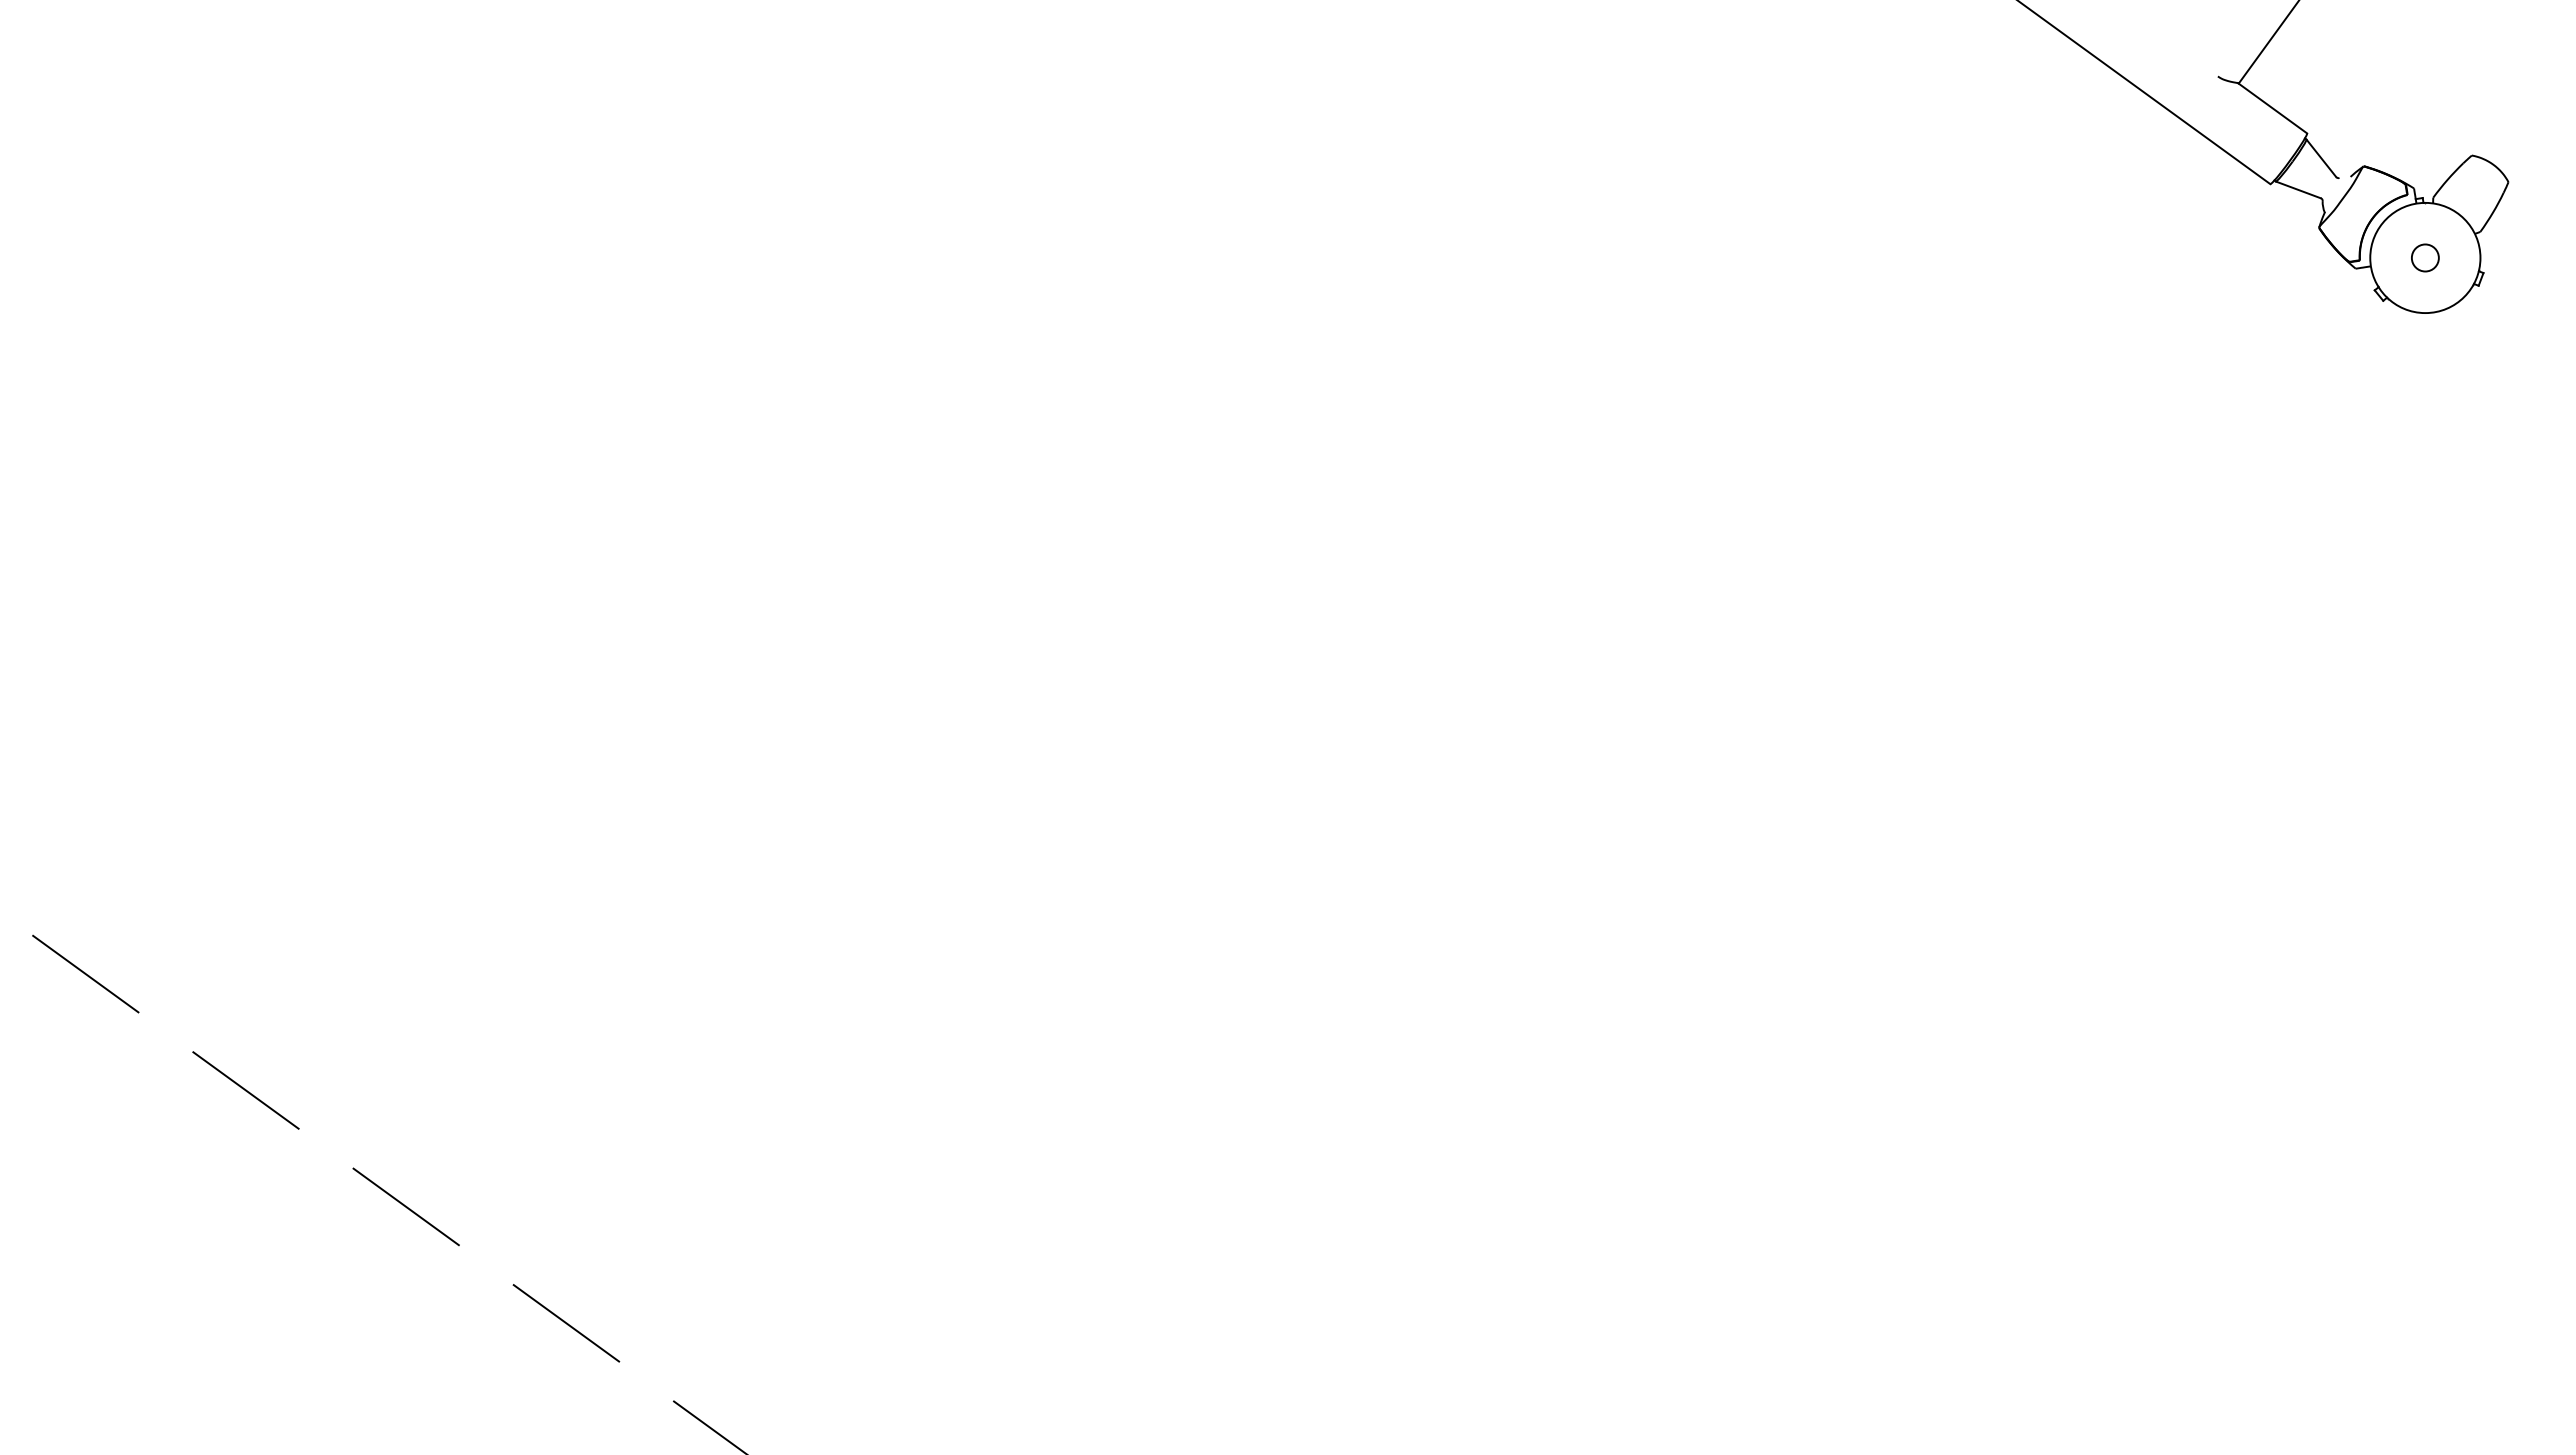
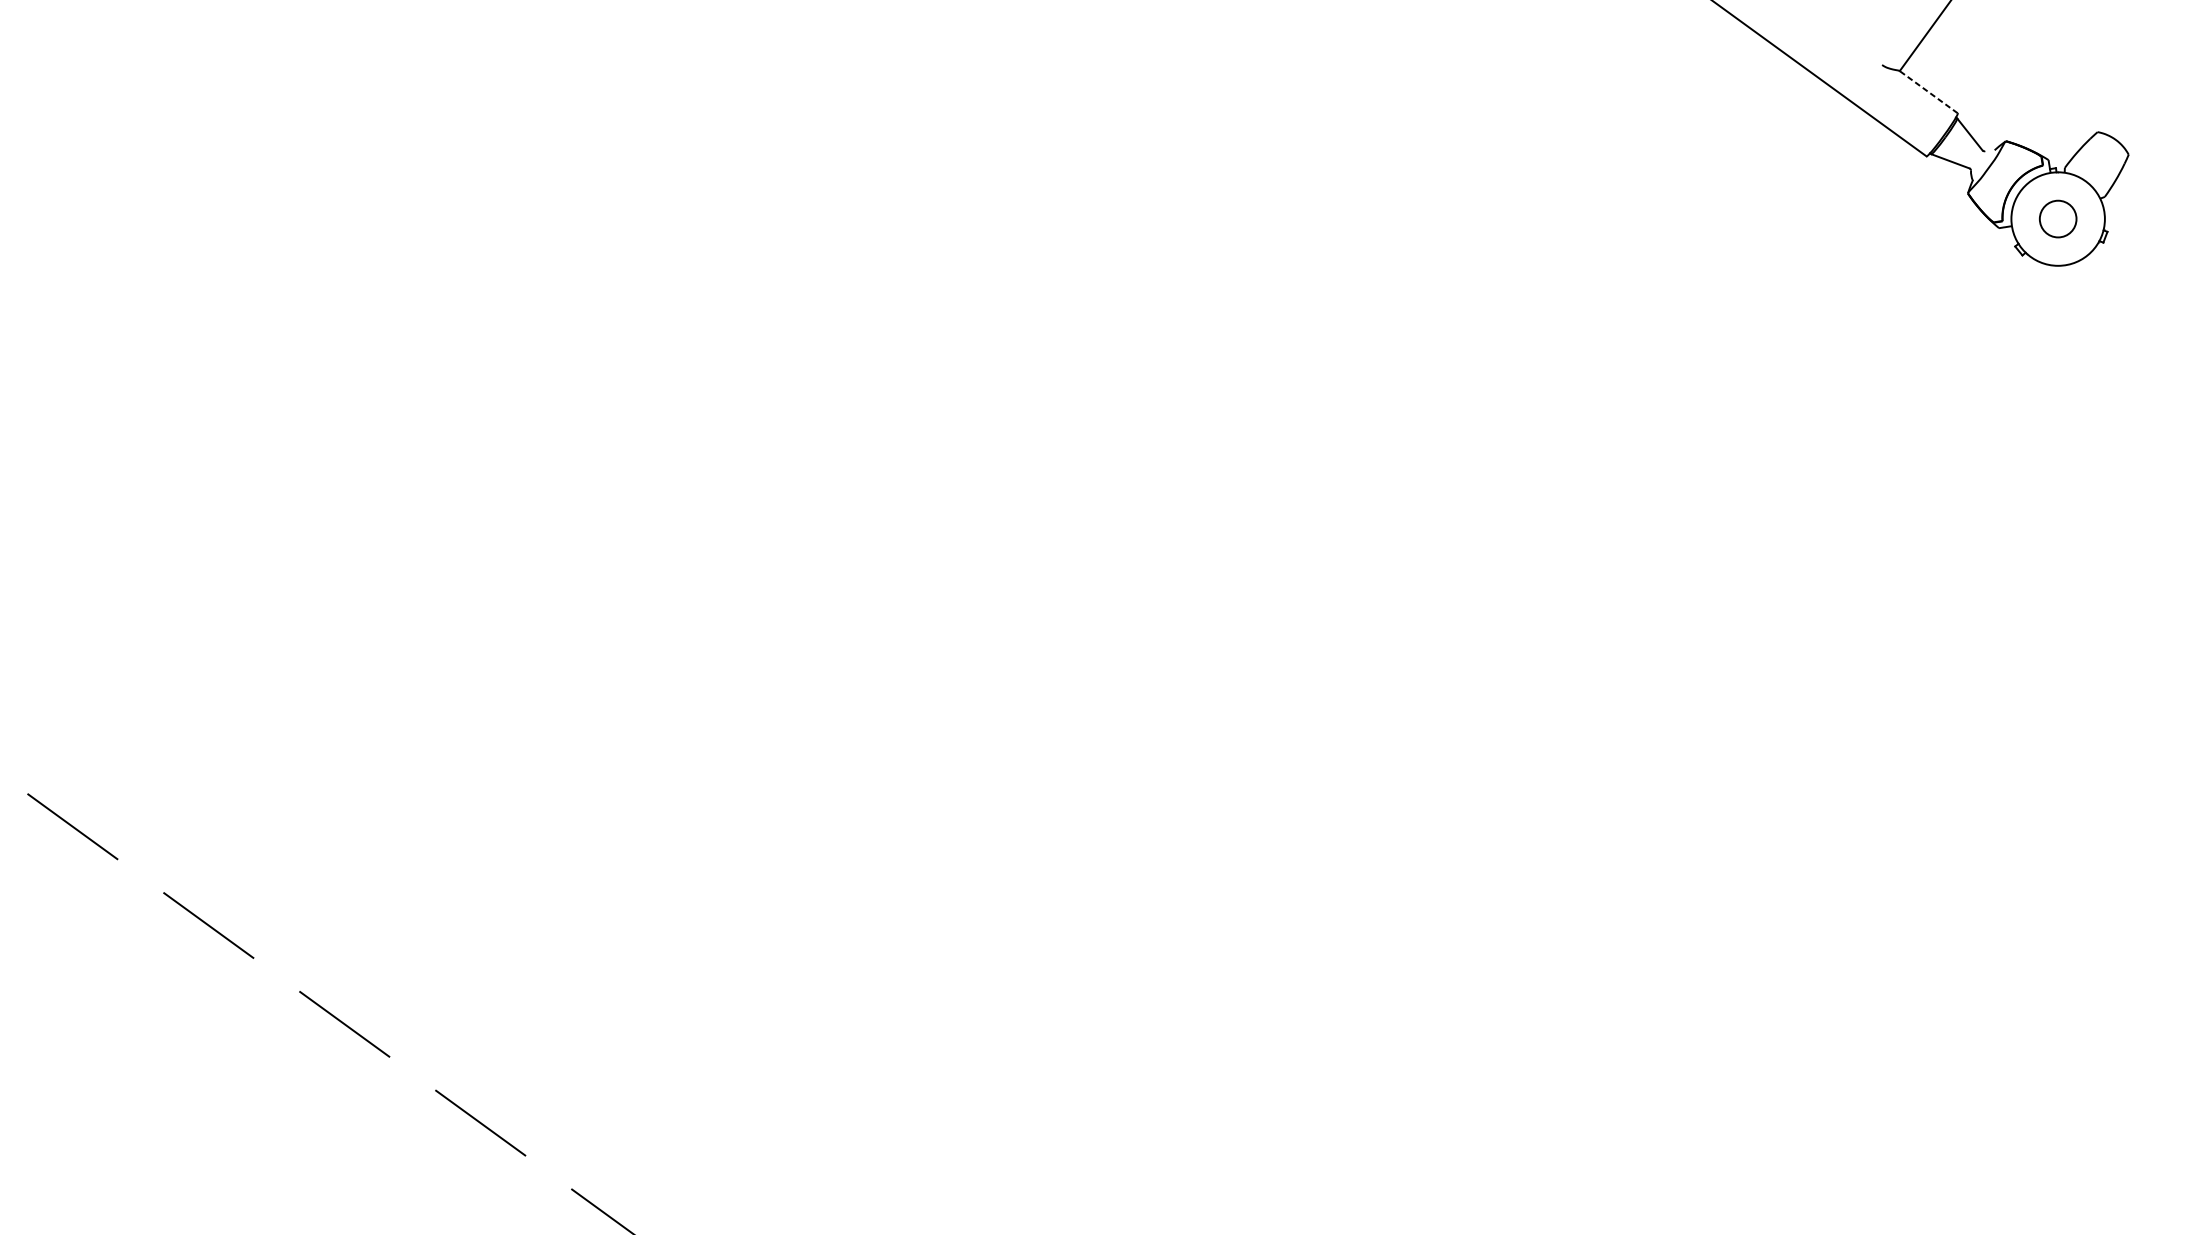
line: (2272, 108) -> (1928, 92), solid -> dashed
circle: (2424, 257) -> (2057, 218), size x1.6

